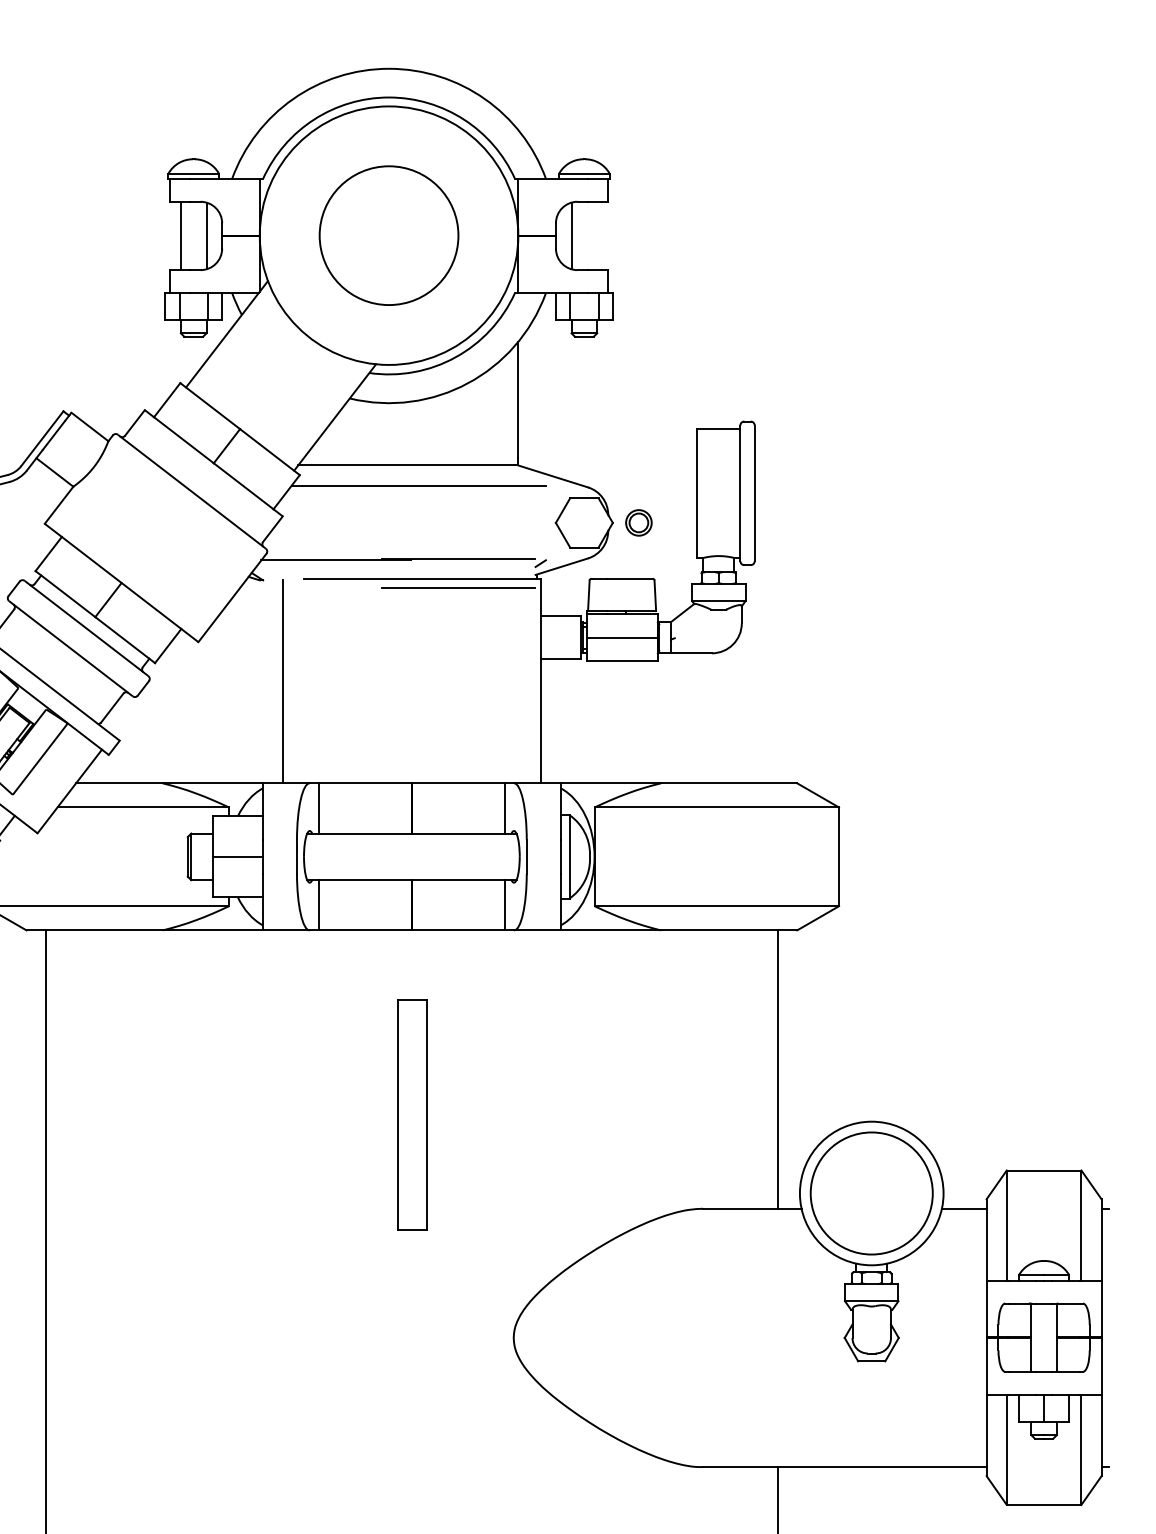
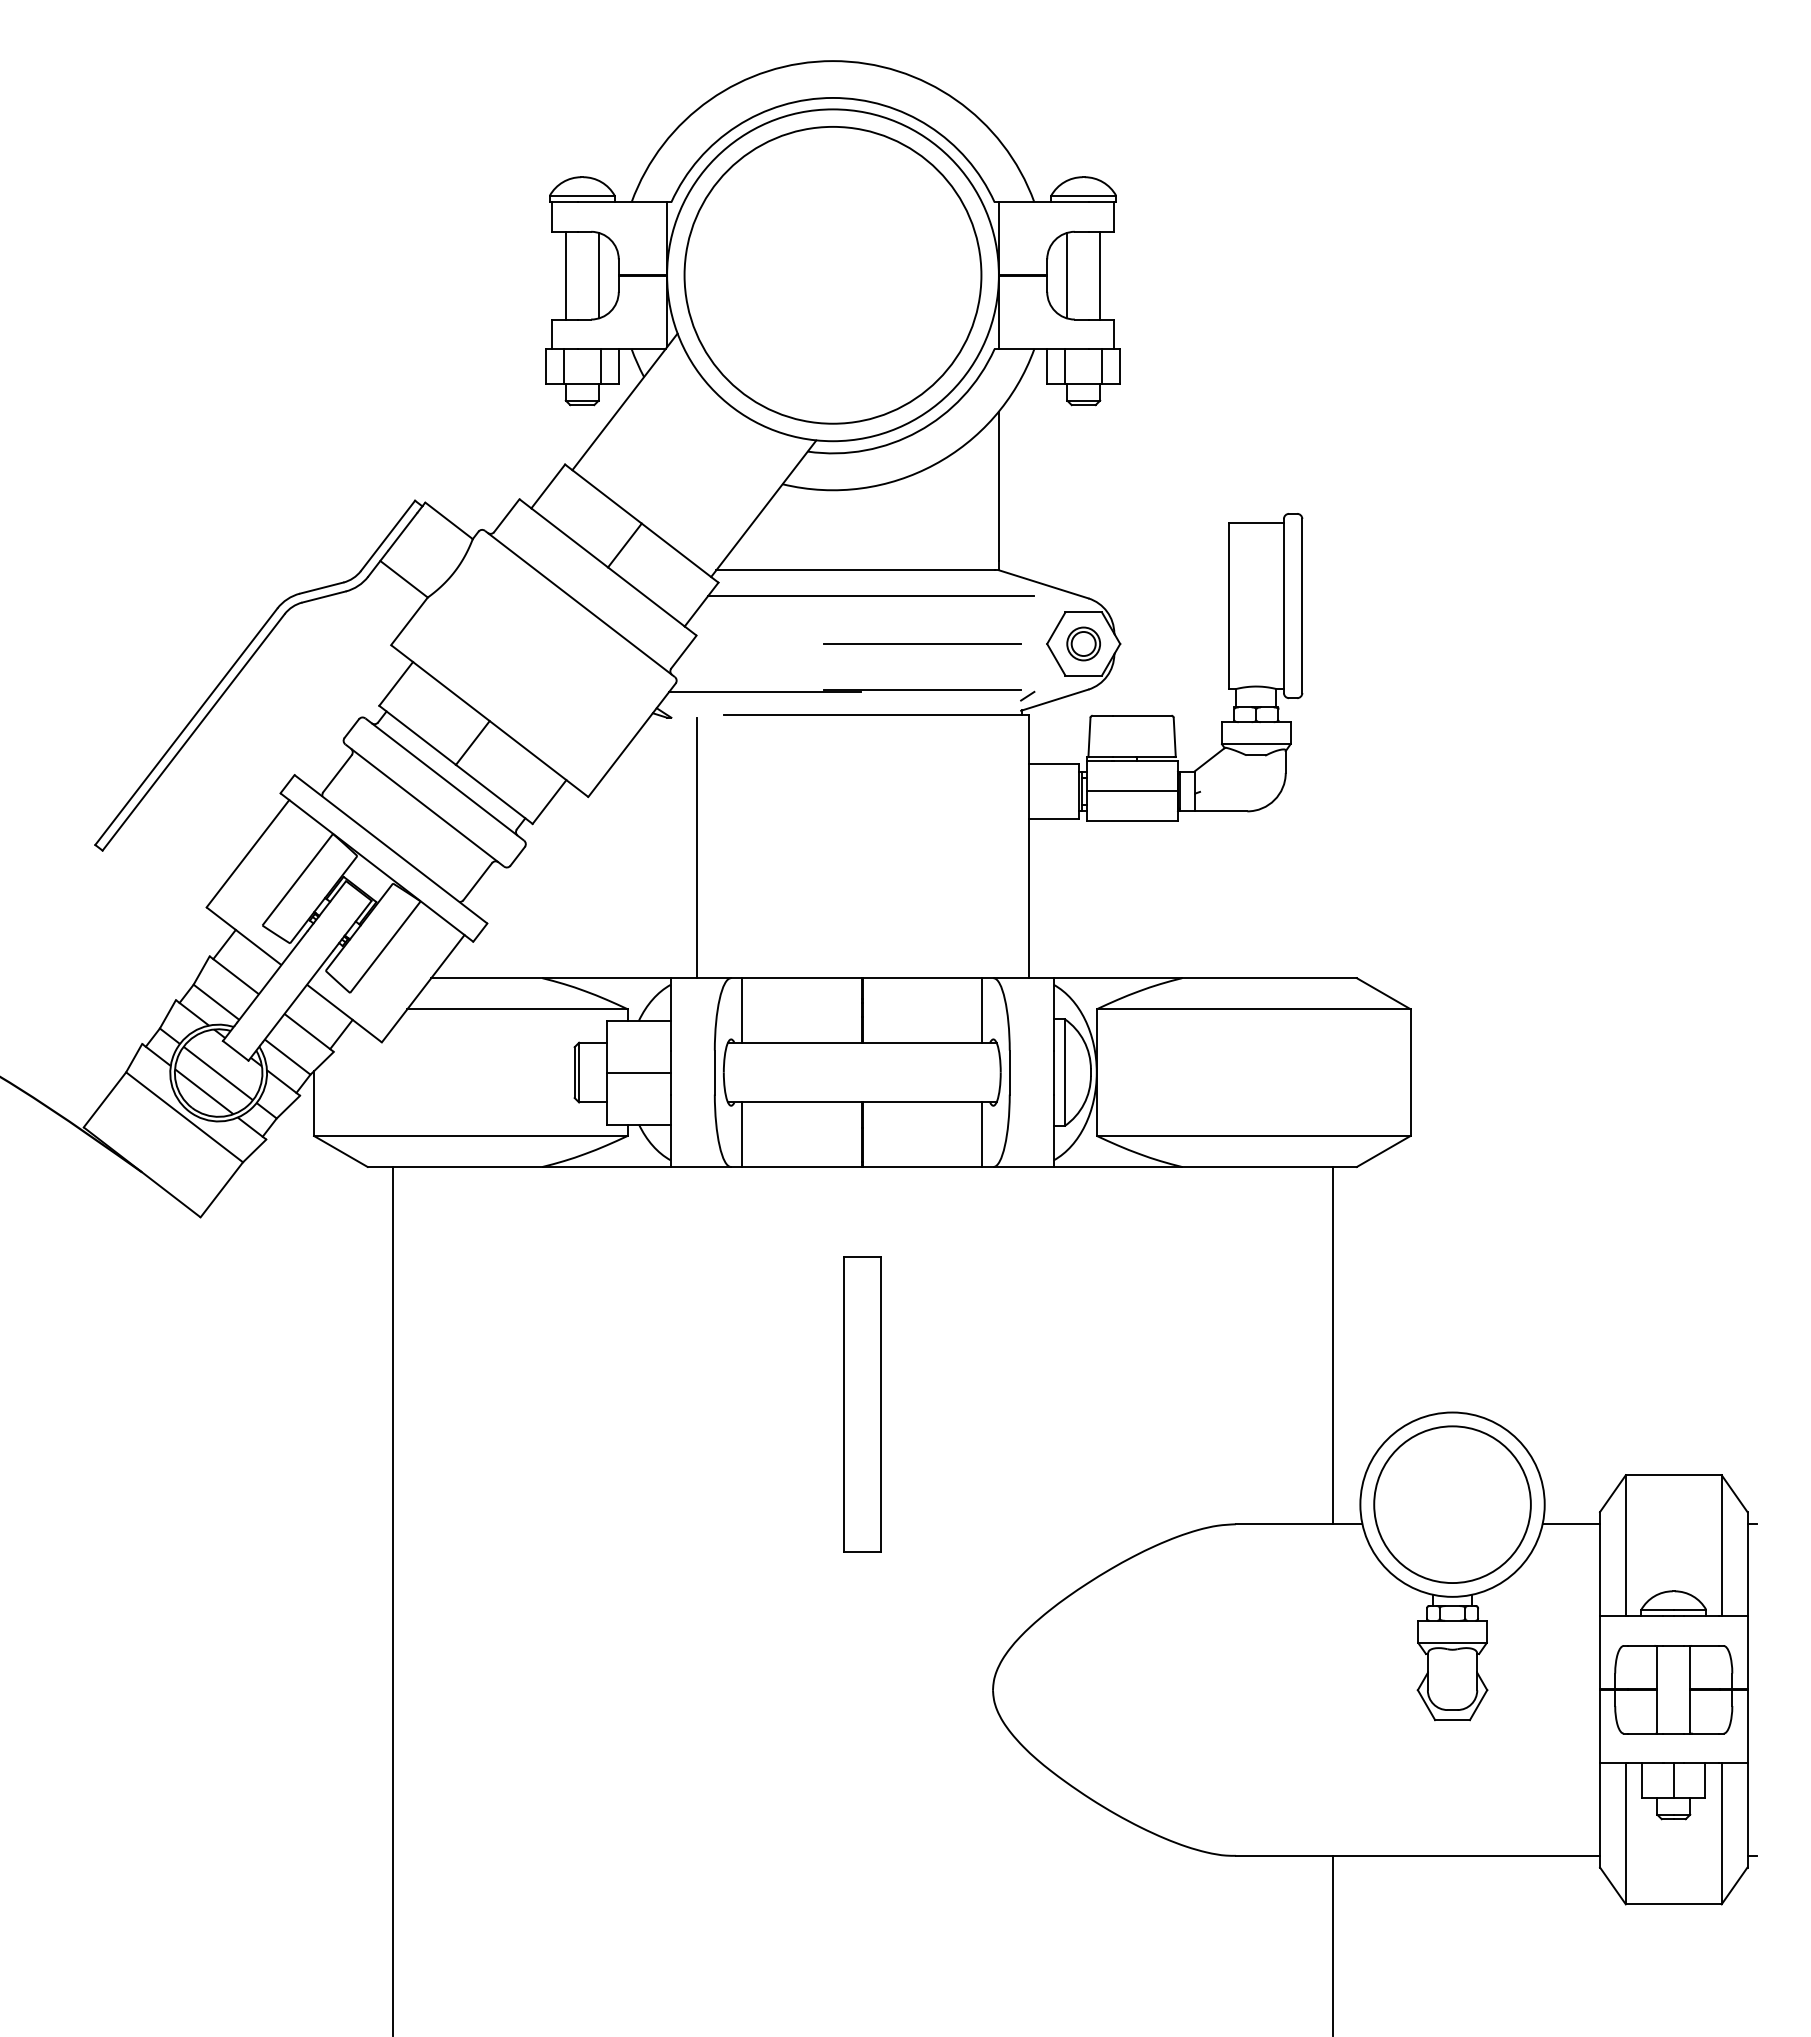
circle: (388, 235) -> (832, 274), size x1.67
line: (597, 235) -> (1100, 275), added
part: (638, 522) -> (1083, 643), moved
line: (458, 587) -> (922, 643), moved

